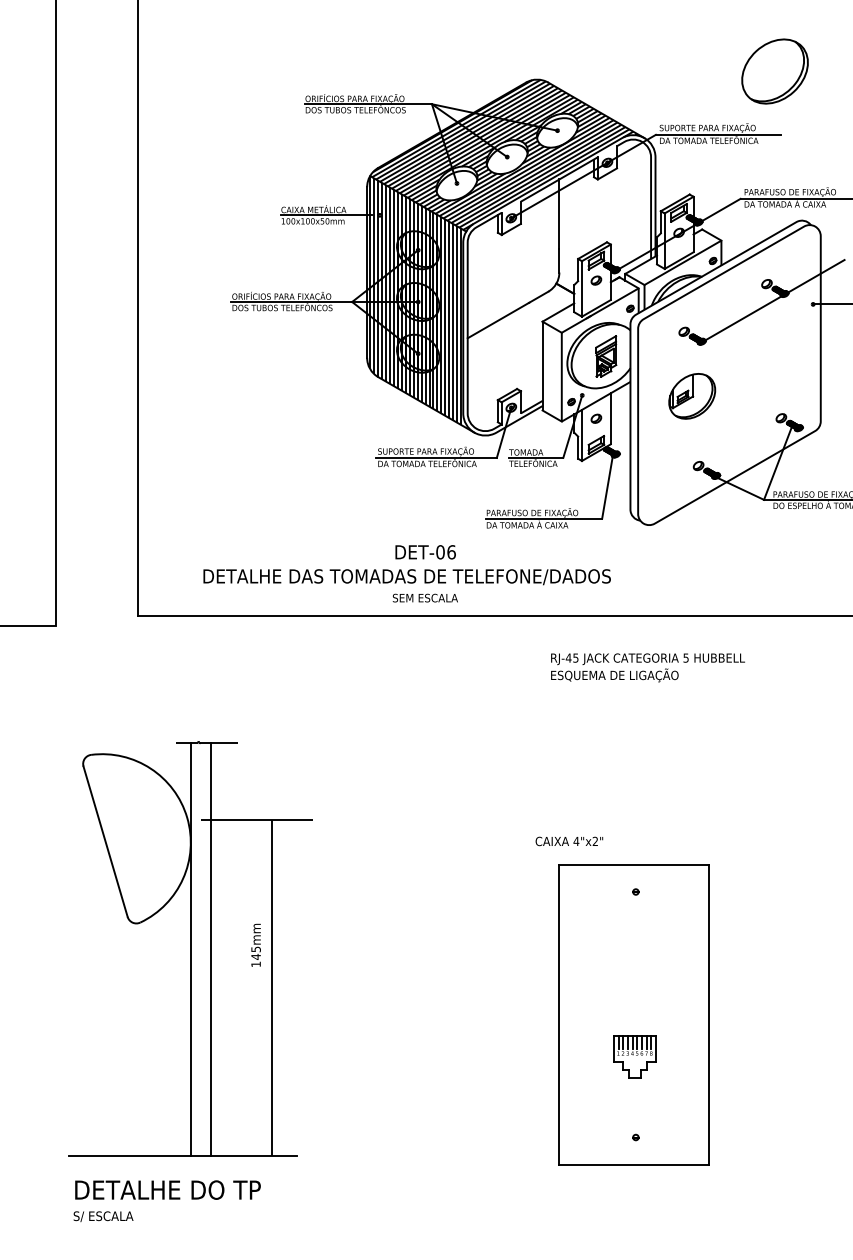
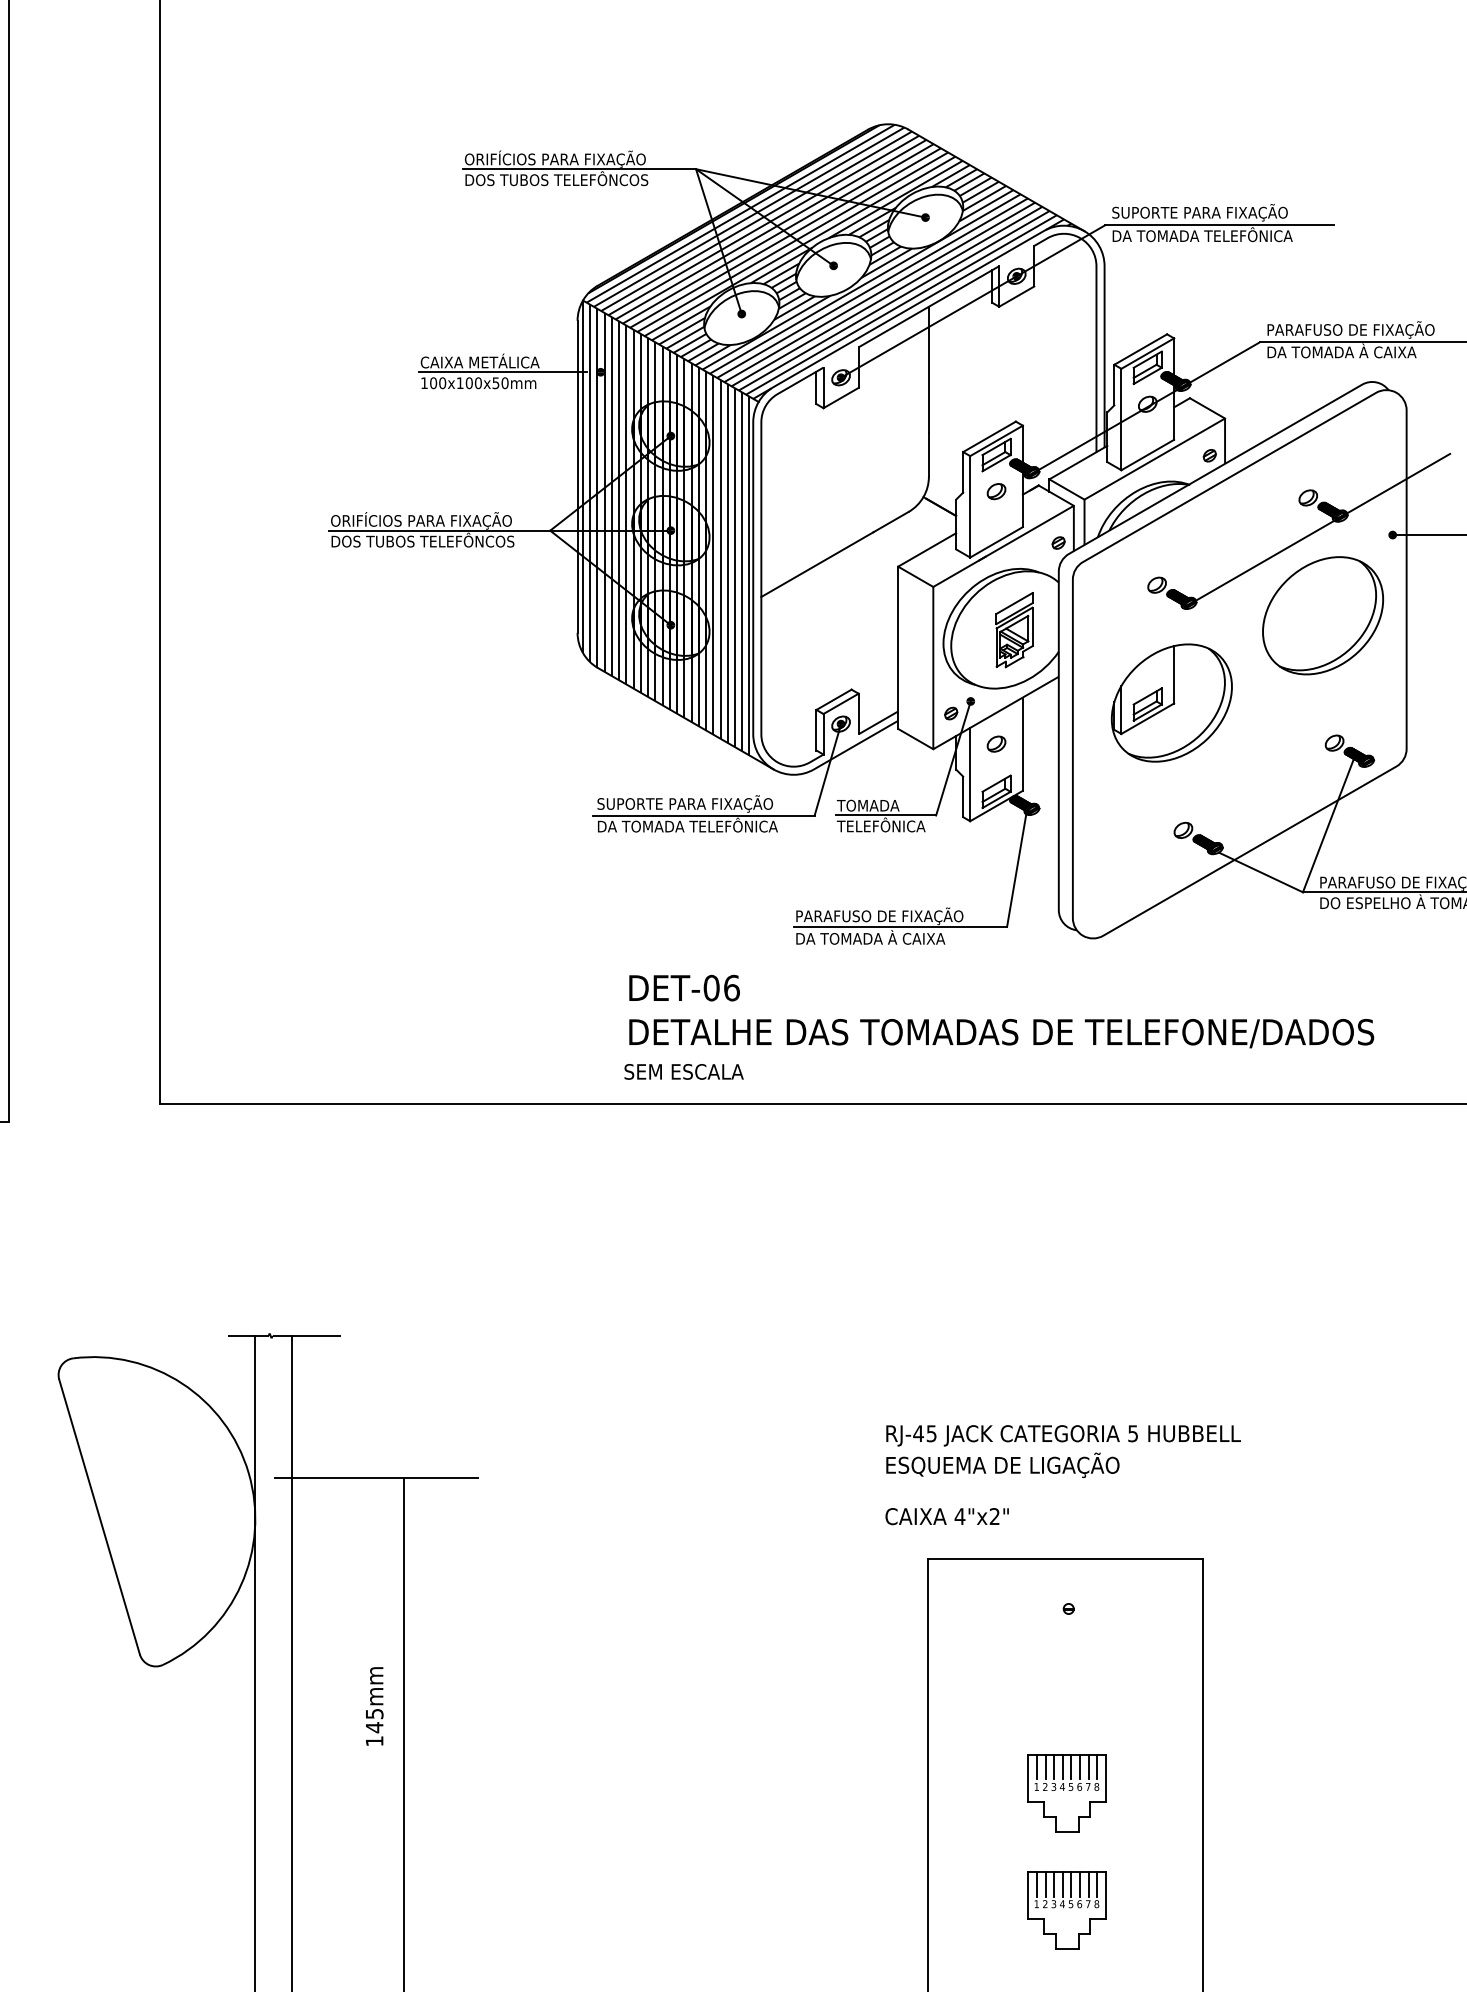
part: (774, 71) -> (1322, 615), moved
part: (691, 396) -> (1170, 703), size x1.43
text: (406, 577) -> (1000, 1034), moved
text: (647, 667) -> (1062, 1450), moved
part: (634, 992) -> (1066, 1792), added

